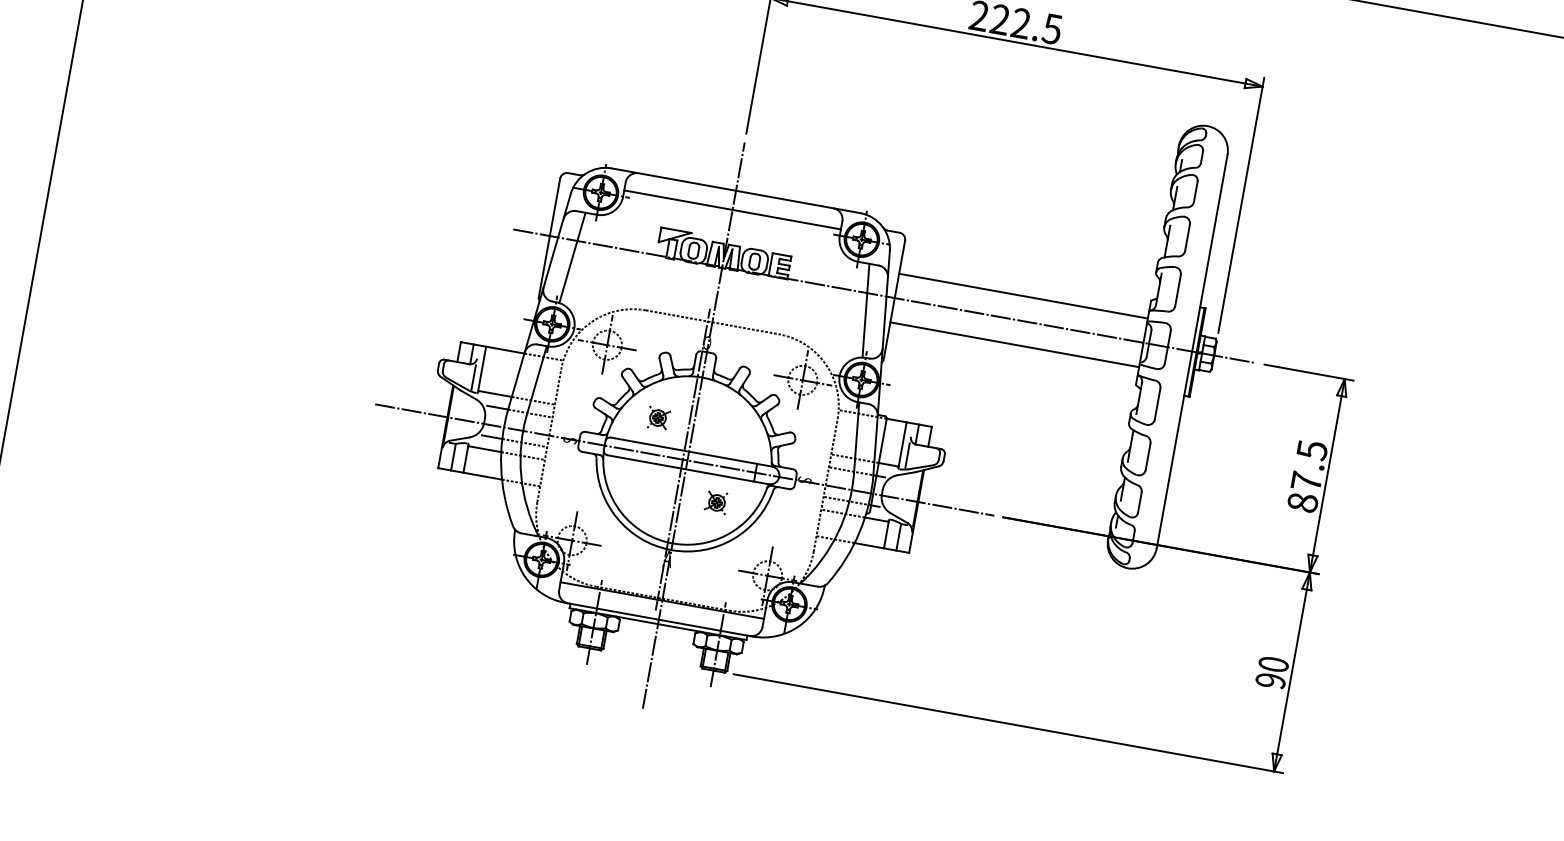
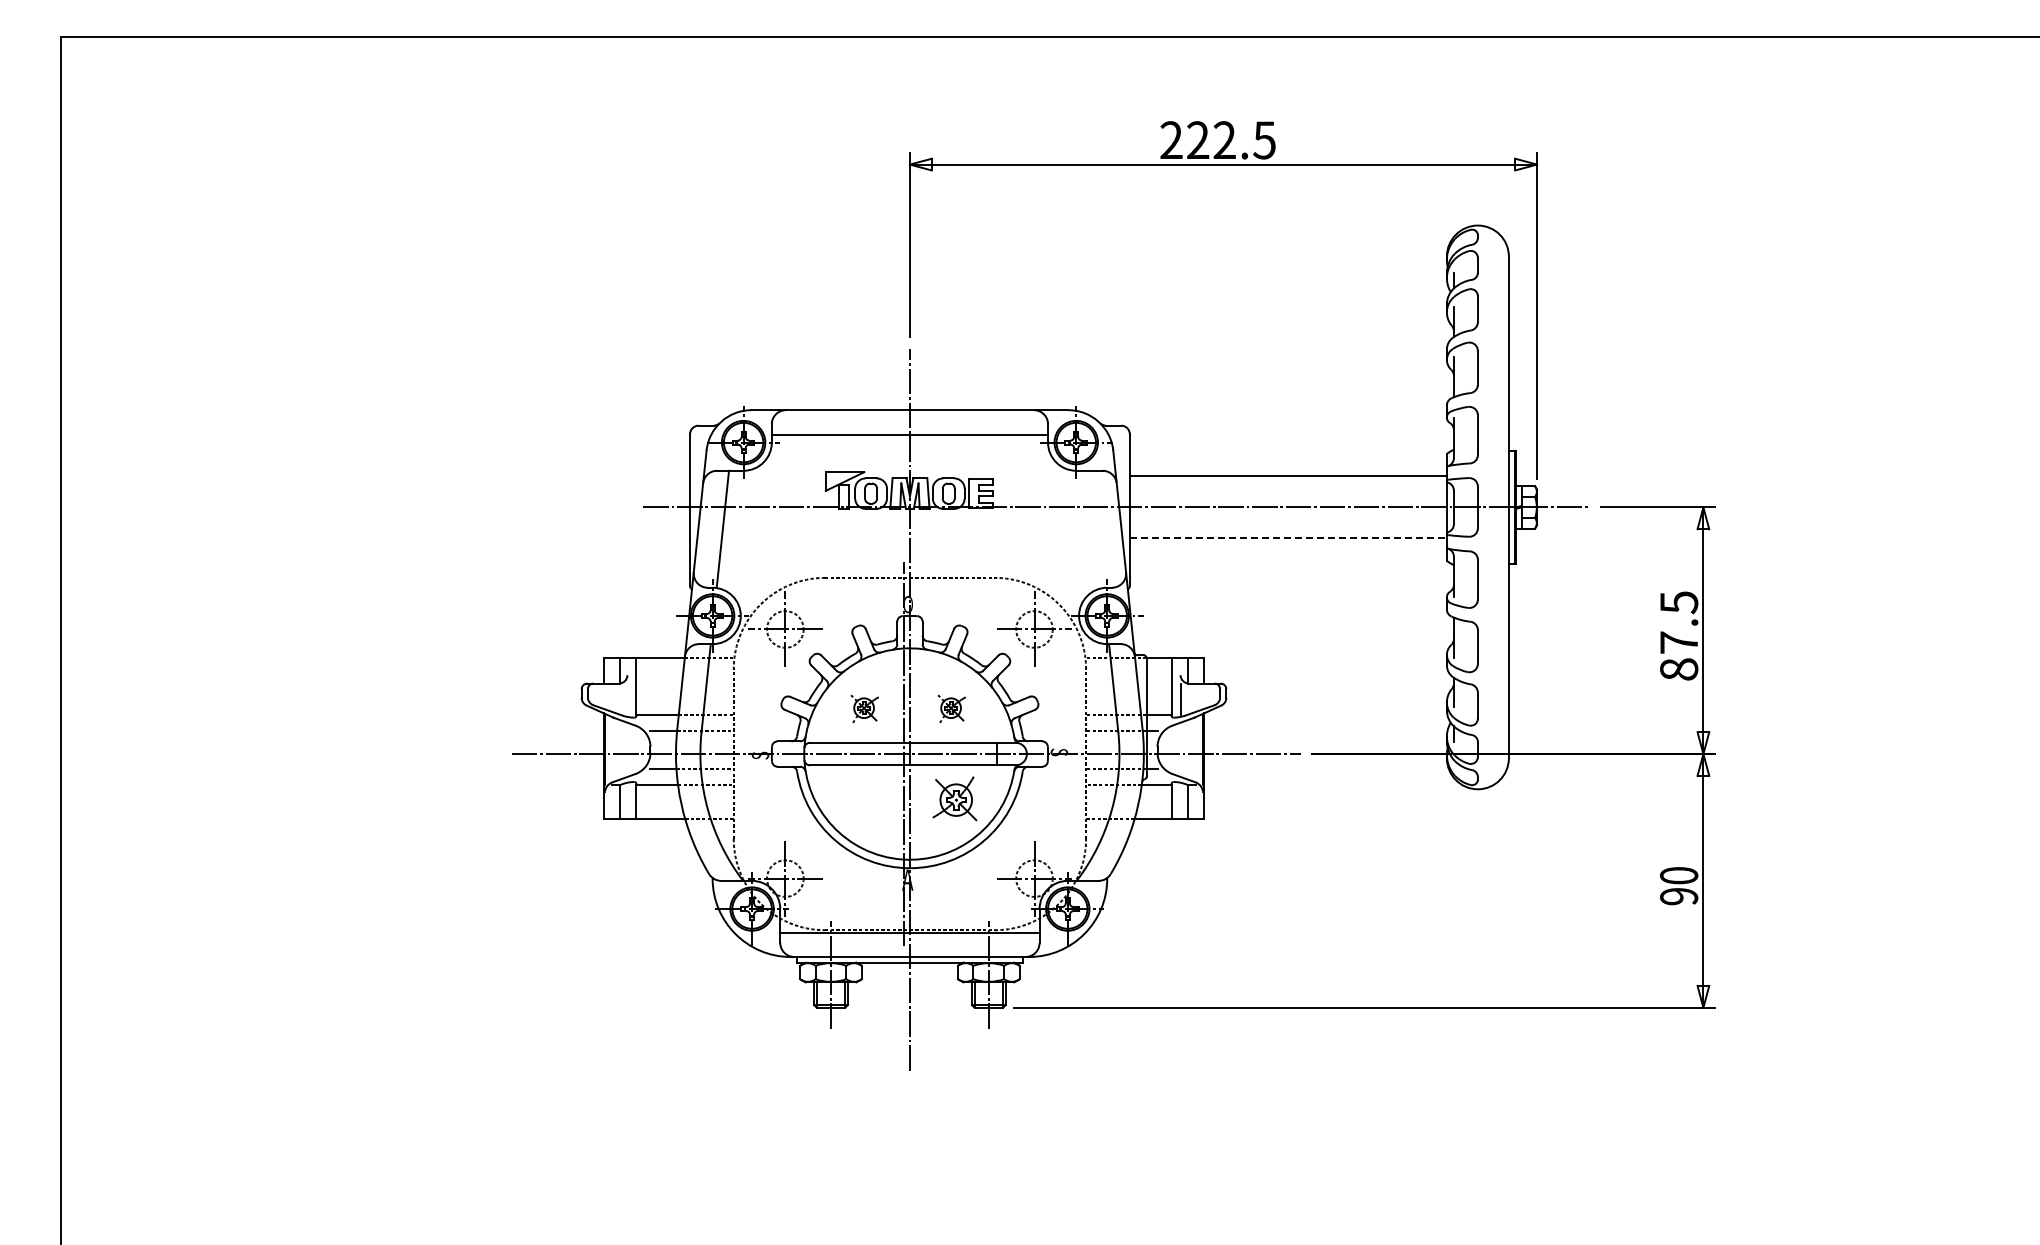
line: (865, 310) -> (1096, 529), removed
line: (1014, 344) -> (1288, 538), solid -> dashed
line: (473, 377) -> (627, 698), removed
part: (726, 430) -> (951, 708), added
part: (716, 502) -> (954, 799), size x1.6

